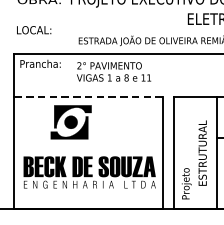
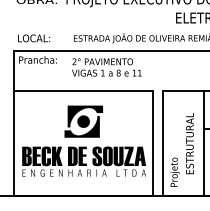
text: (34, 30) -> (34, 38), moved
line: (89, 96) -> (83, 90), dashed -> solid
part: (70, 122) -> (83, 121), moved

